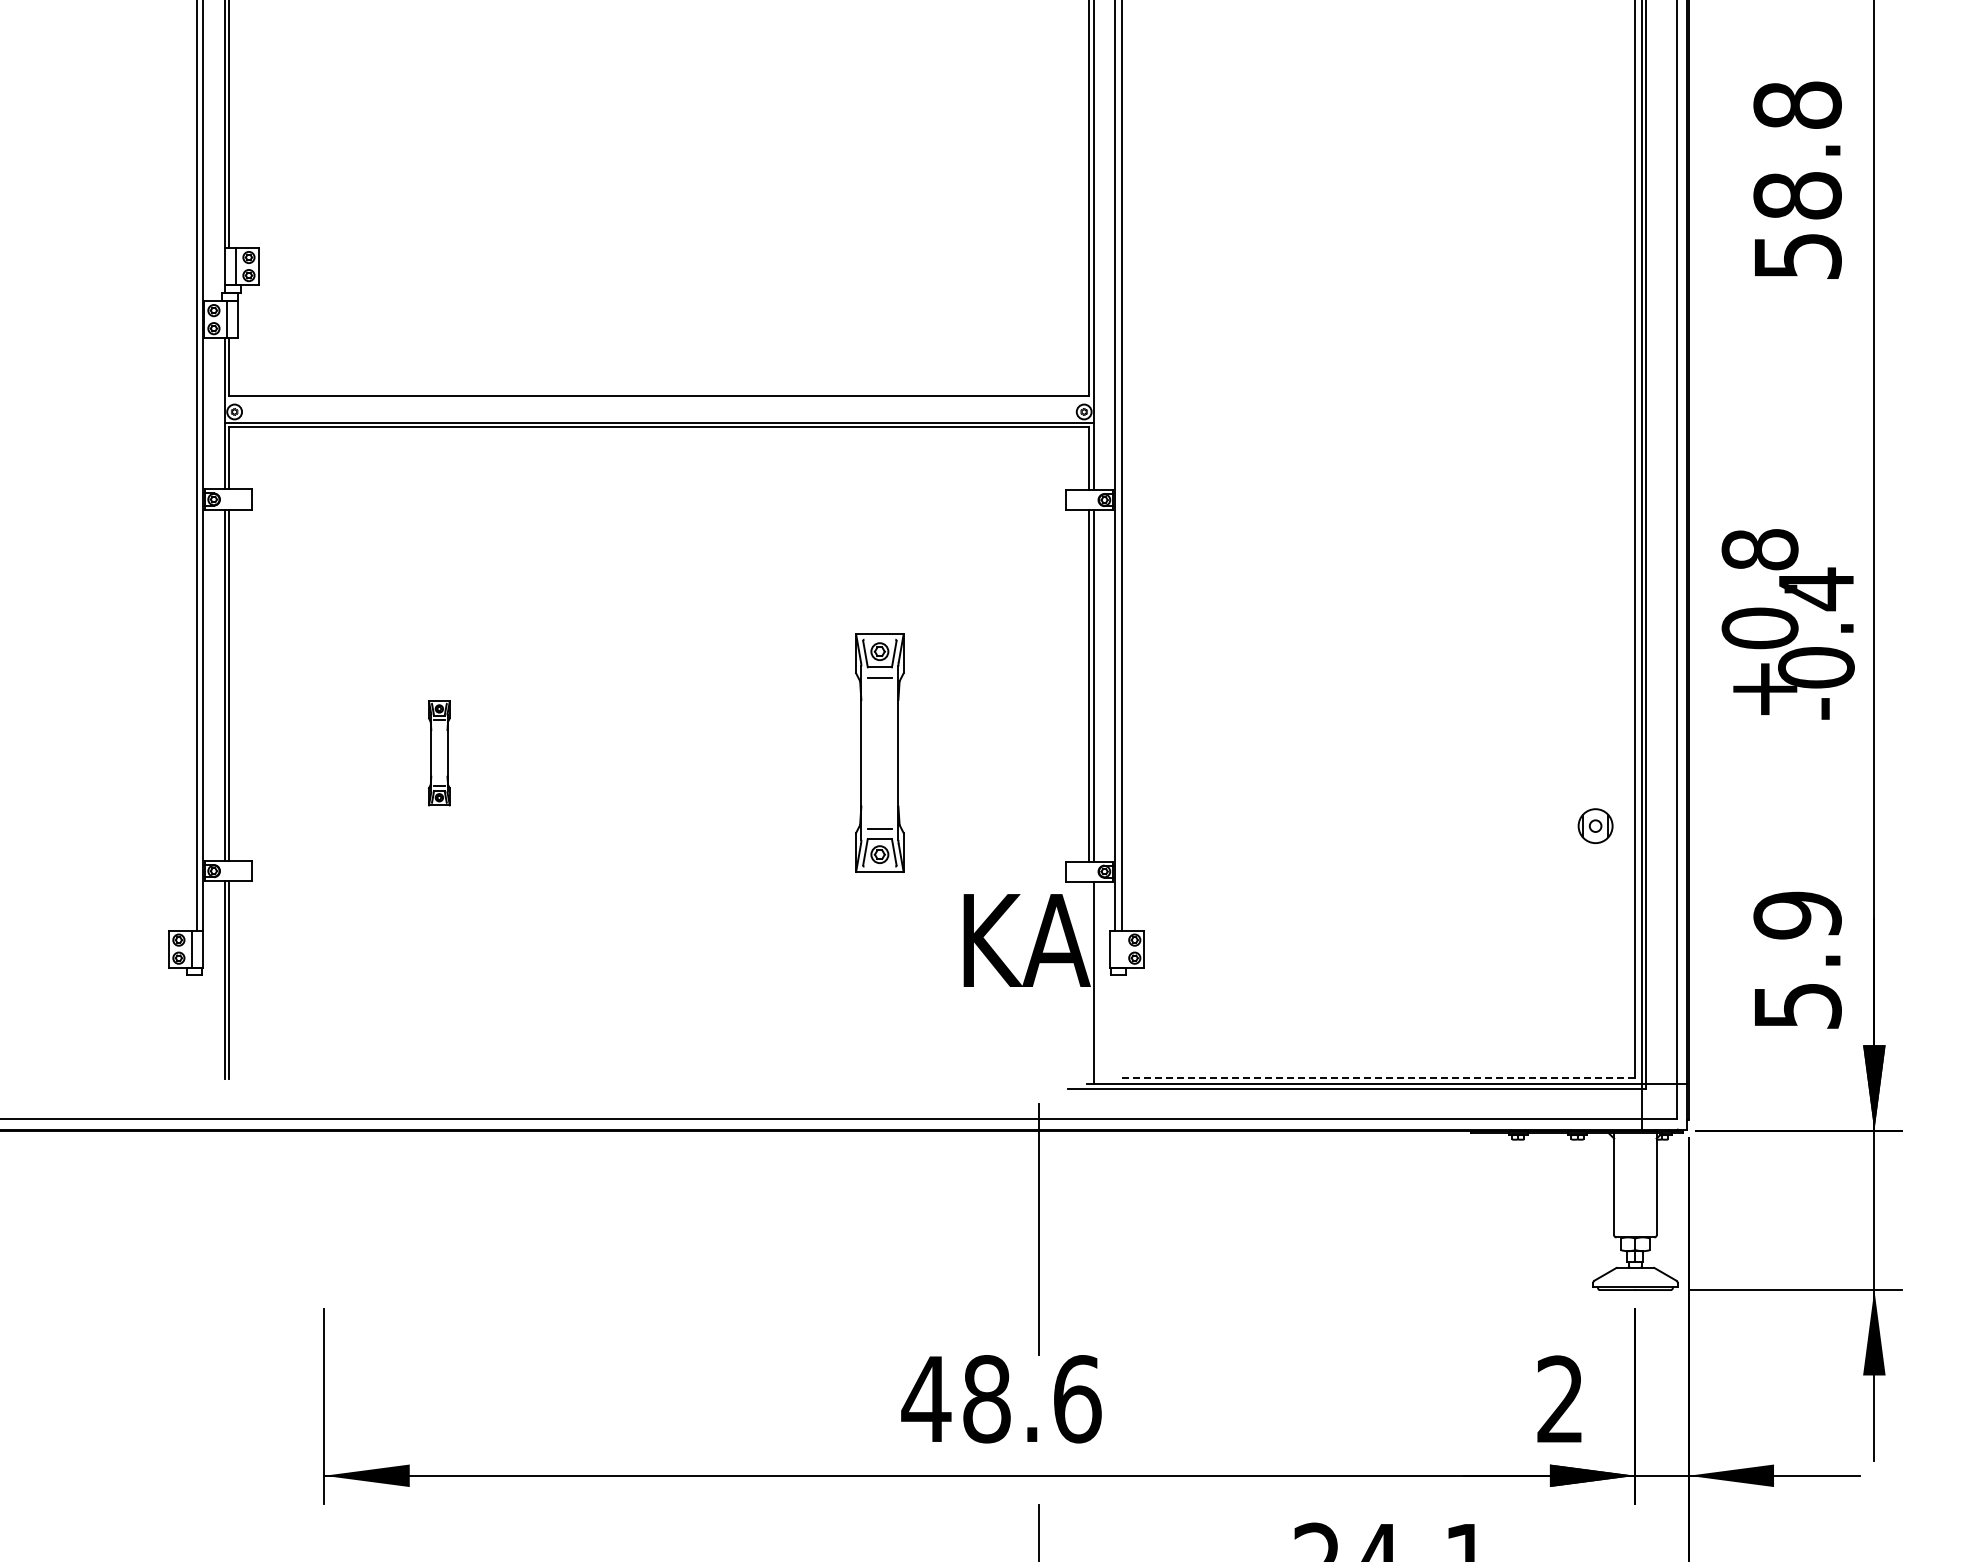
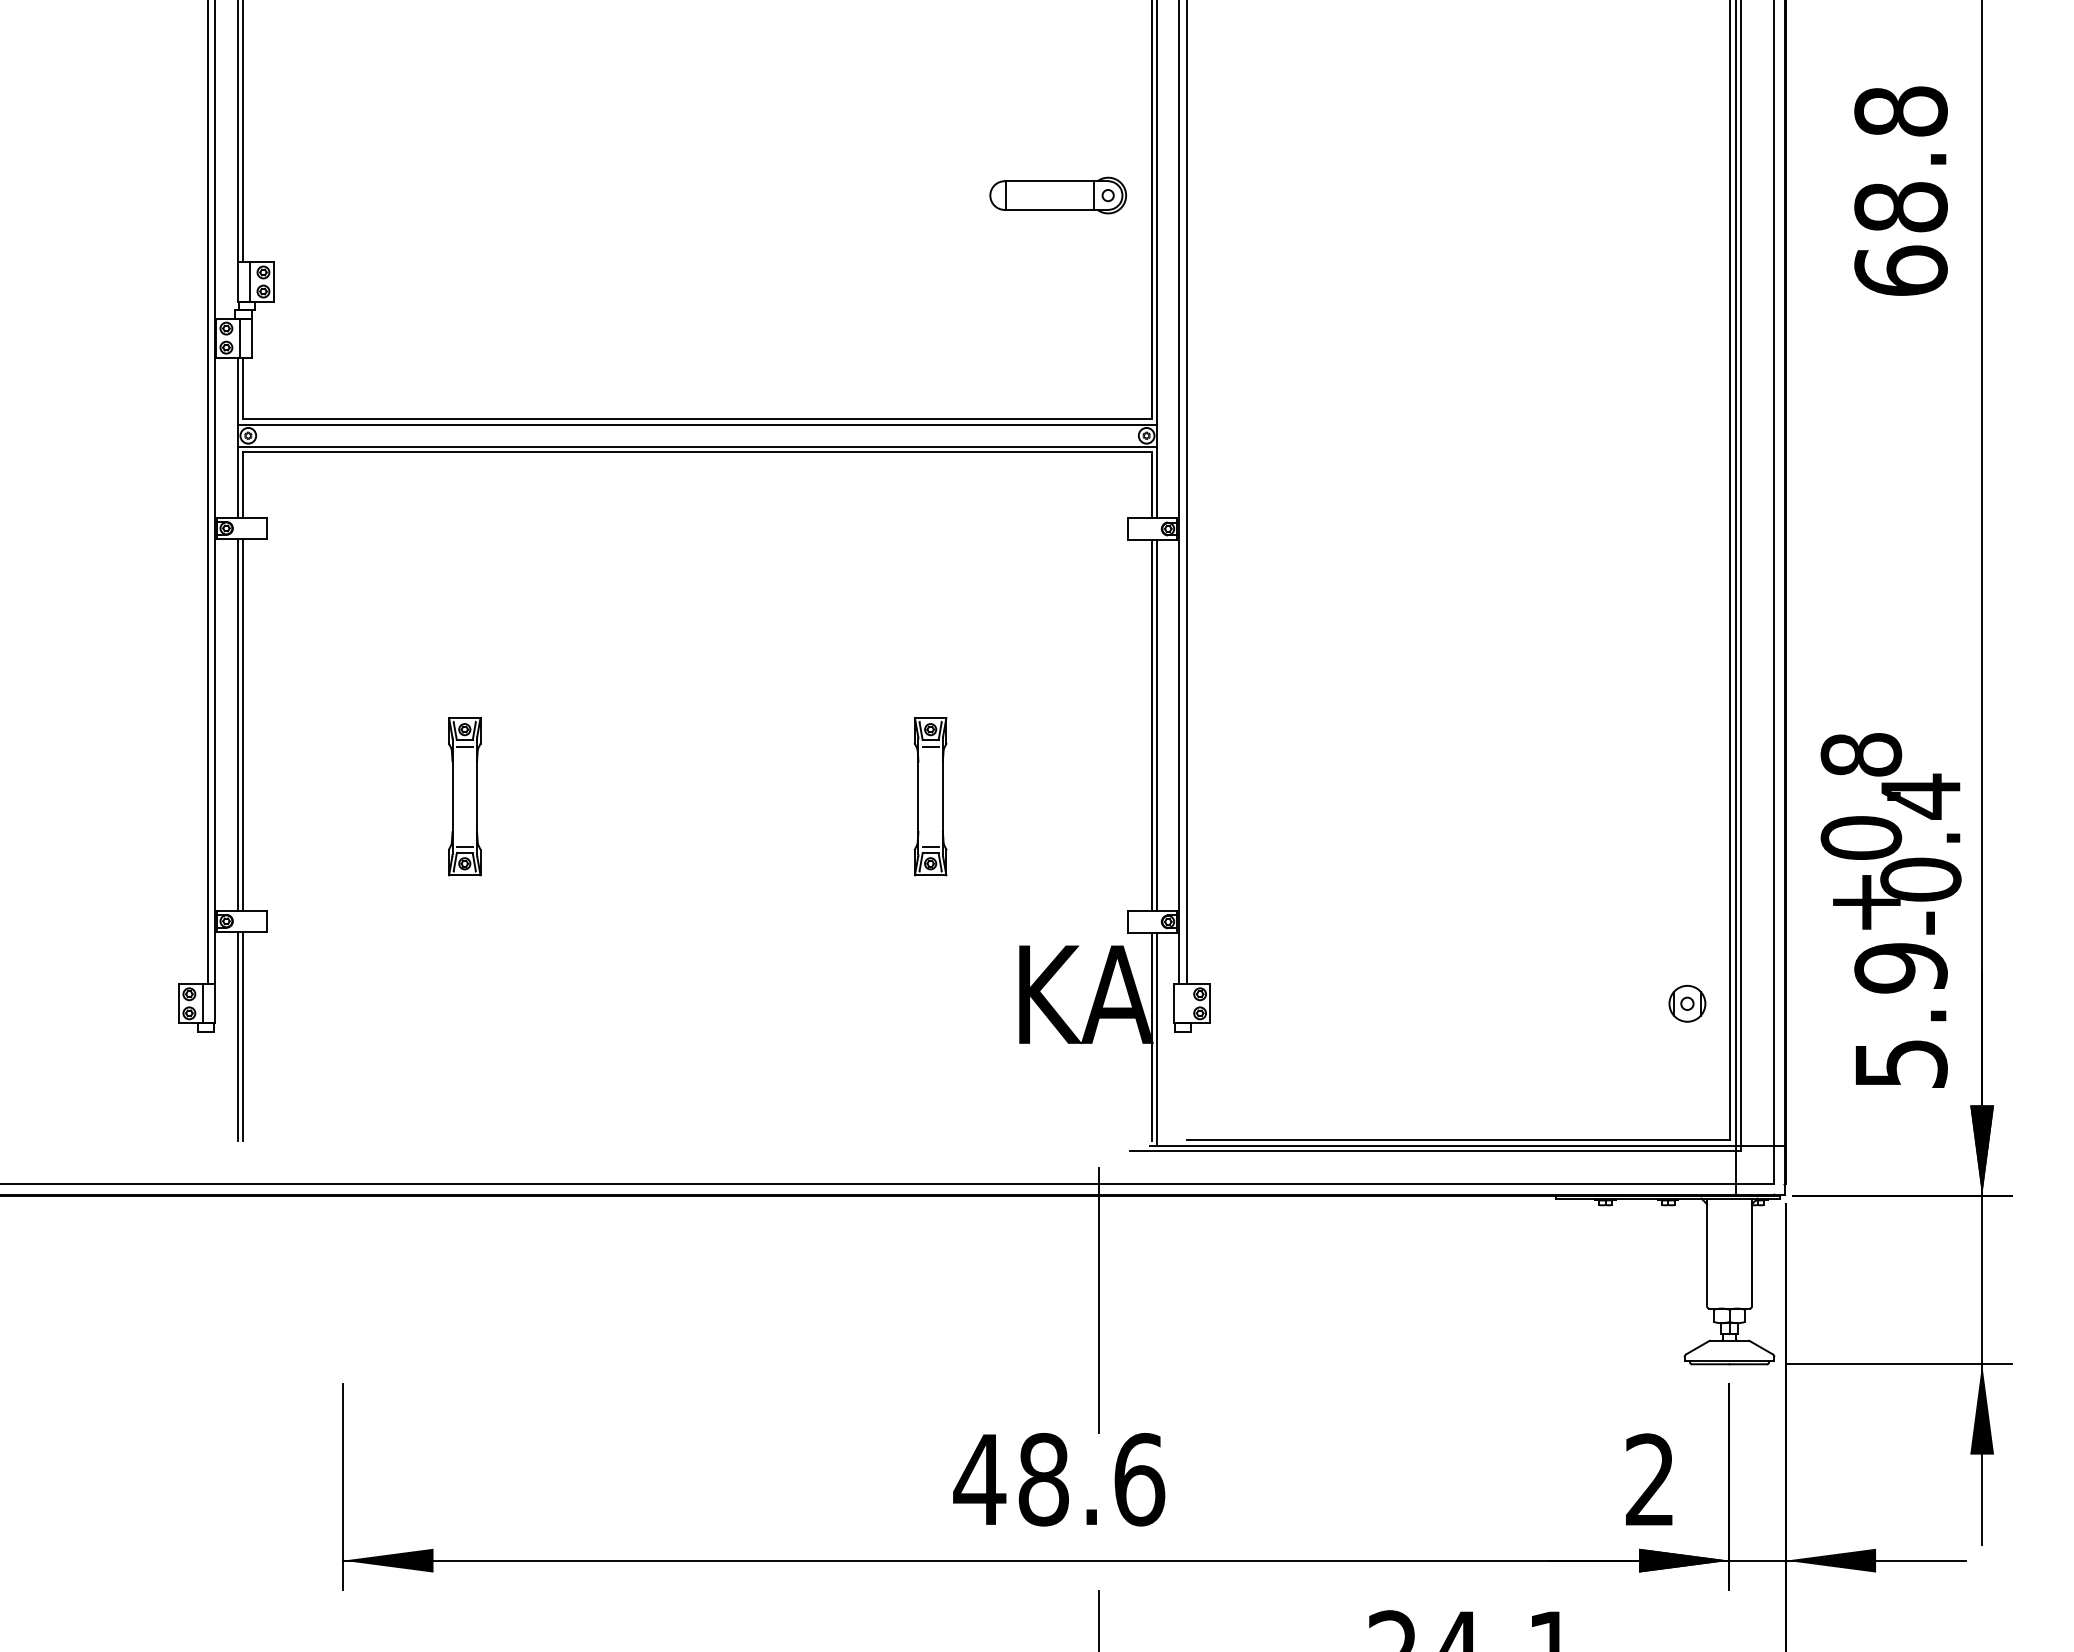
part: (1000, 184) -> (1058, 195), added
text: (1797, 255) -> (1900, 270), 58.8 -> 68.8
line: (659, 401) -> (697, 424), added
text: (1787, 624) -> (1890, 833), moved
part: (439, 753) -> (464, 796), size x1.43
part: (879, 753) -> (930, 796), size x0.62
part: (1595, 825) -> (1687, 1003), moved
line: (1089, 979) -> (1152, 1035), added
line: (1378, 1077) -> (1457, 1139), dashed -> solid

